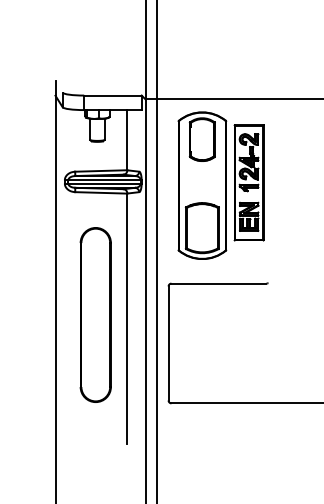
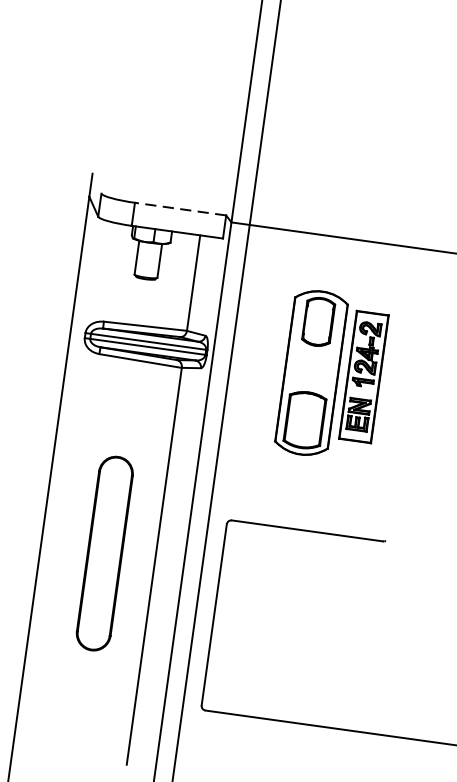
line: (112, 95) -> (179, 208), solid -> dashed
part: (220, 185) -> (331, 375), size x0.7
part: (95, 314) -> (104, 552), size x0.7

